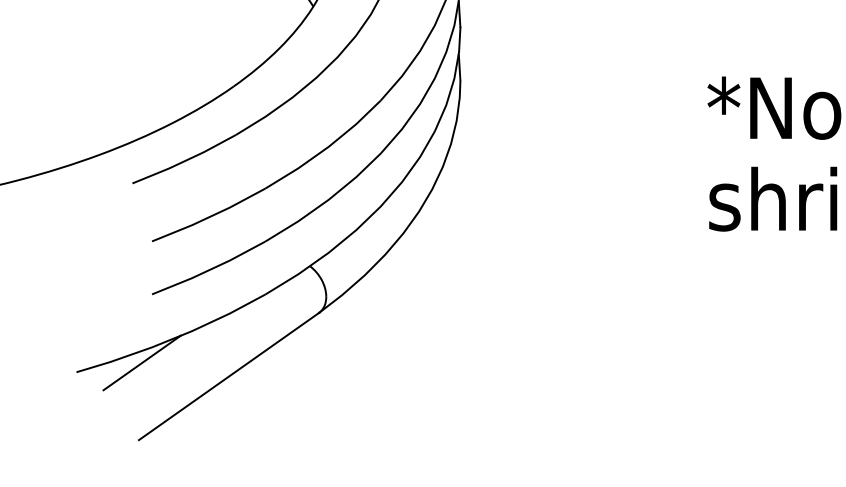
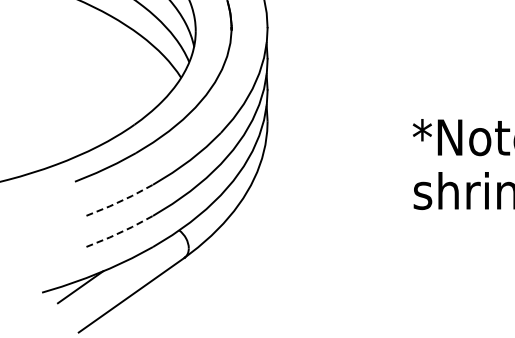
line: (209, 217) -> (120, 201), solid -> dashed
line: (209, 269) -> (120, 232), solid -> dashed

